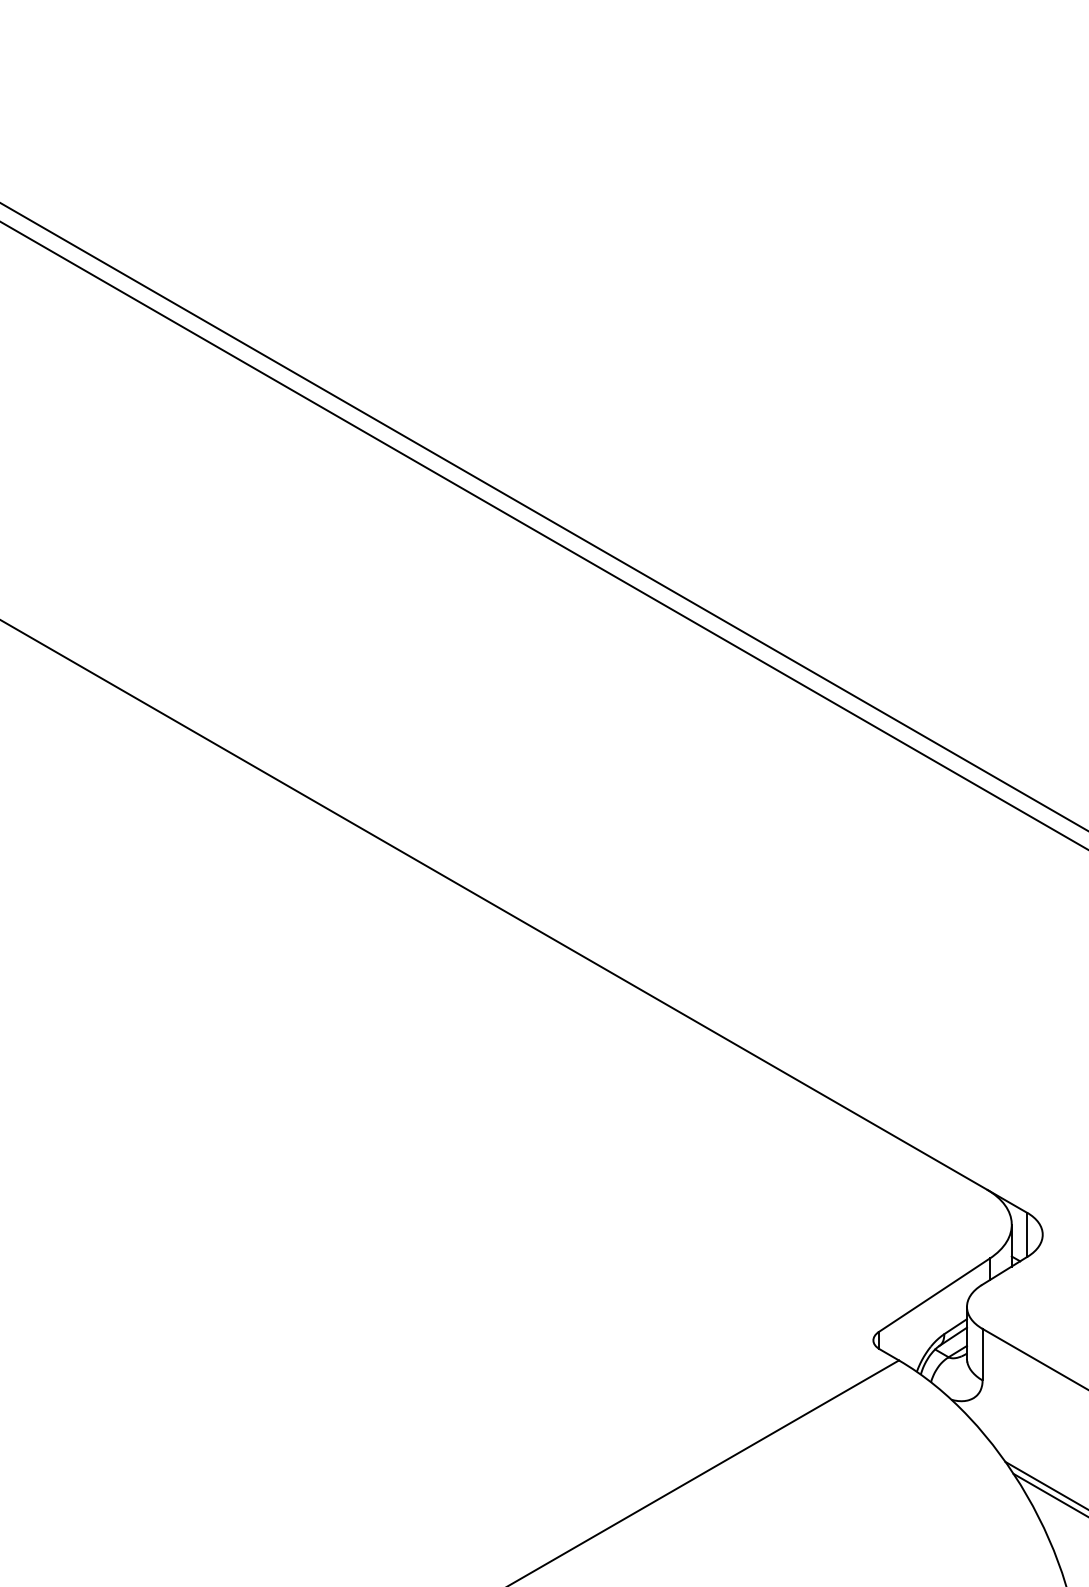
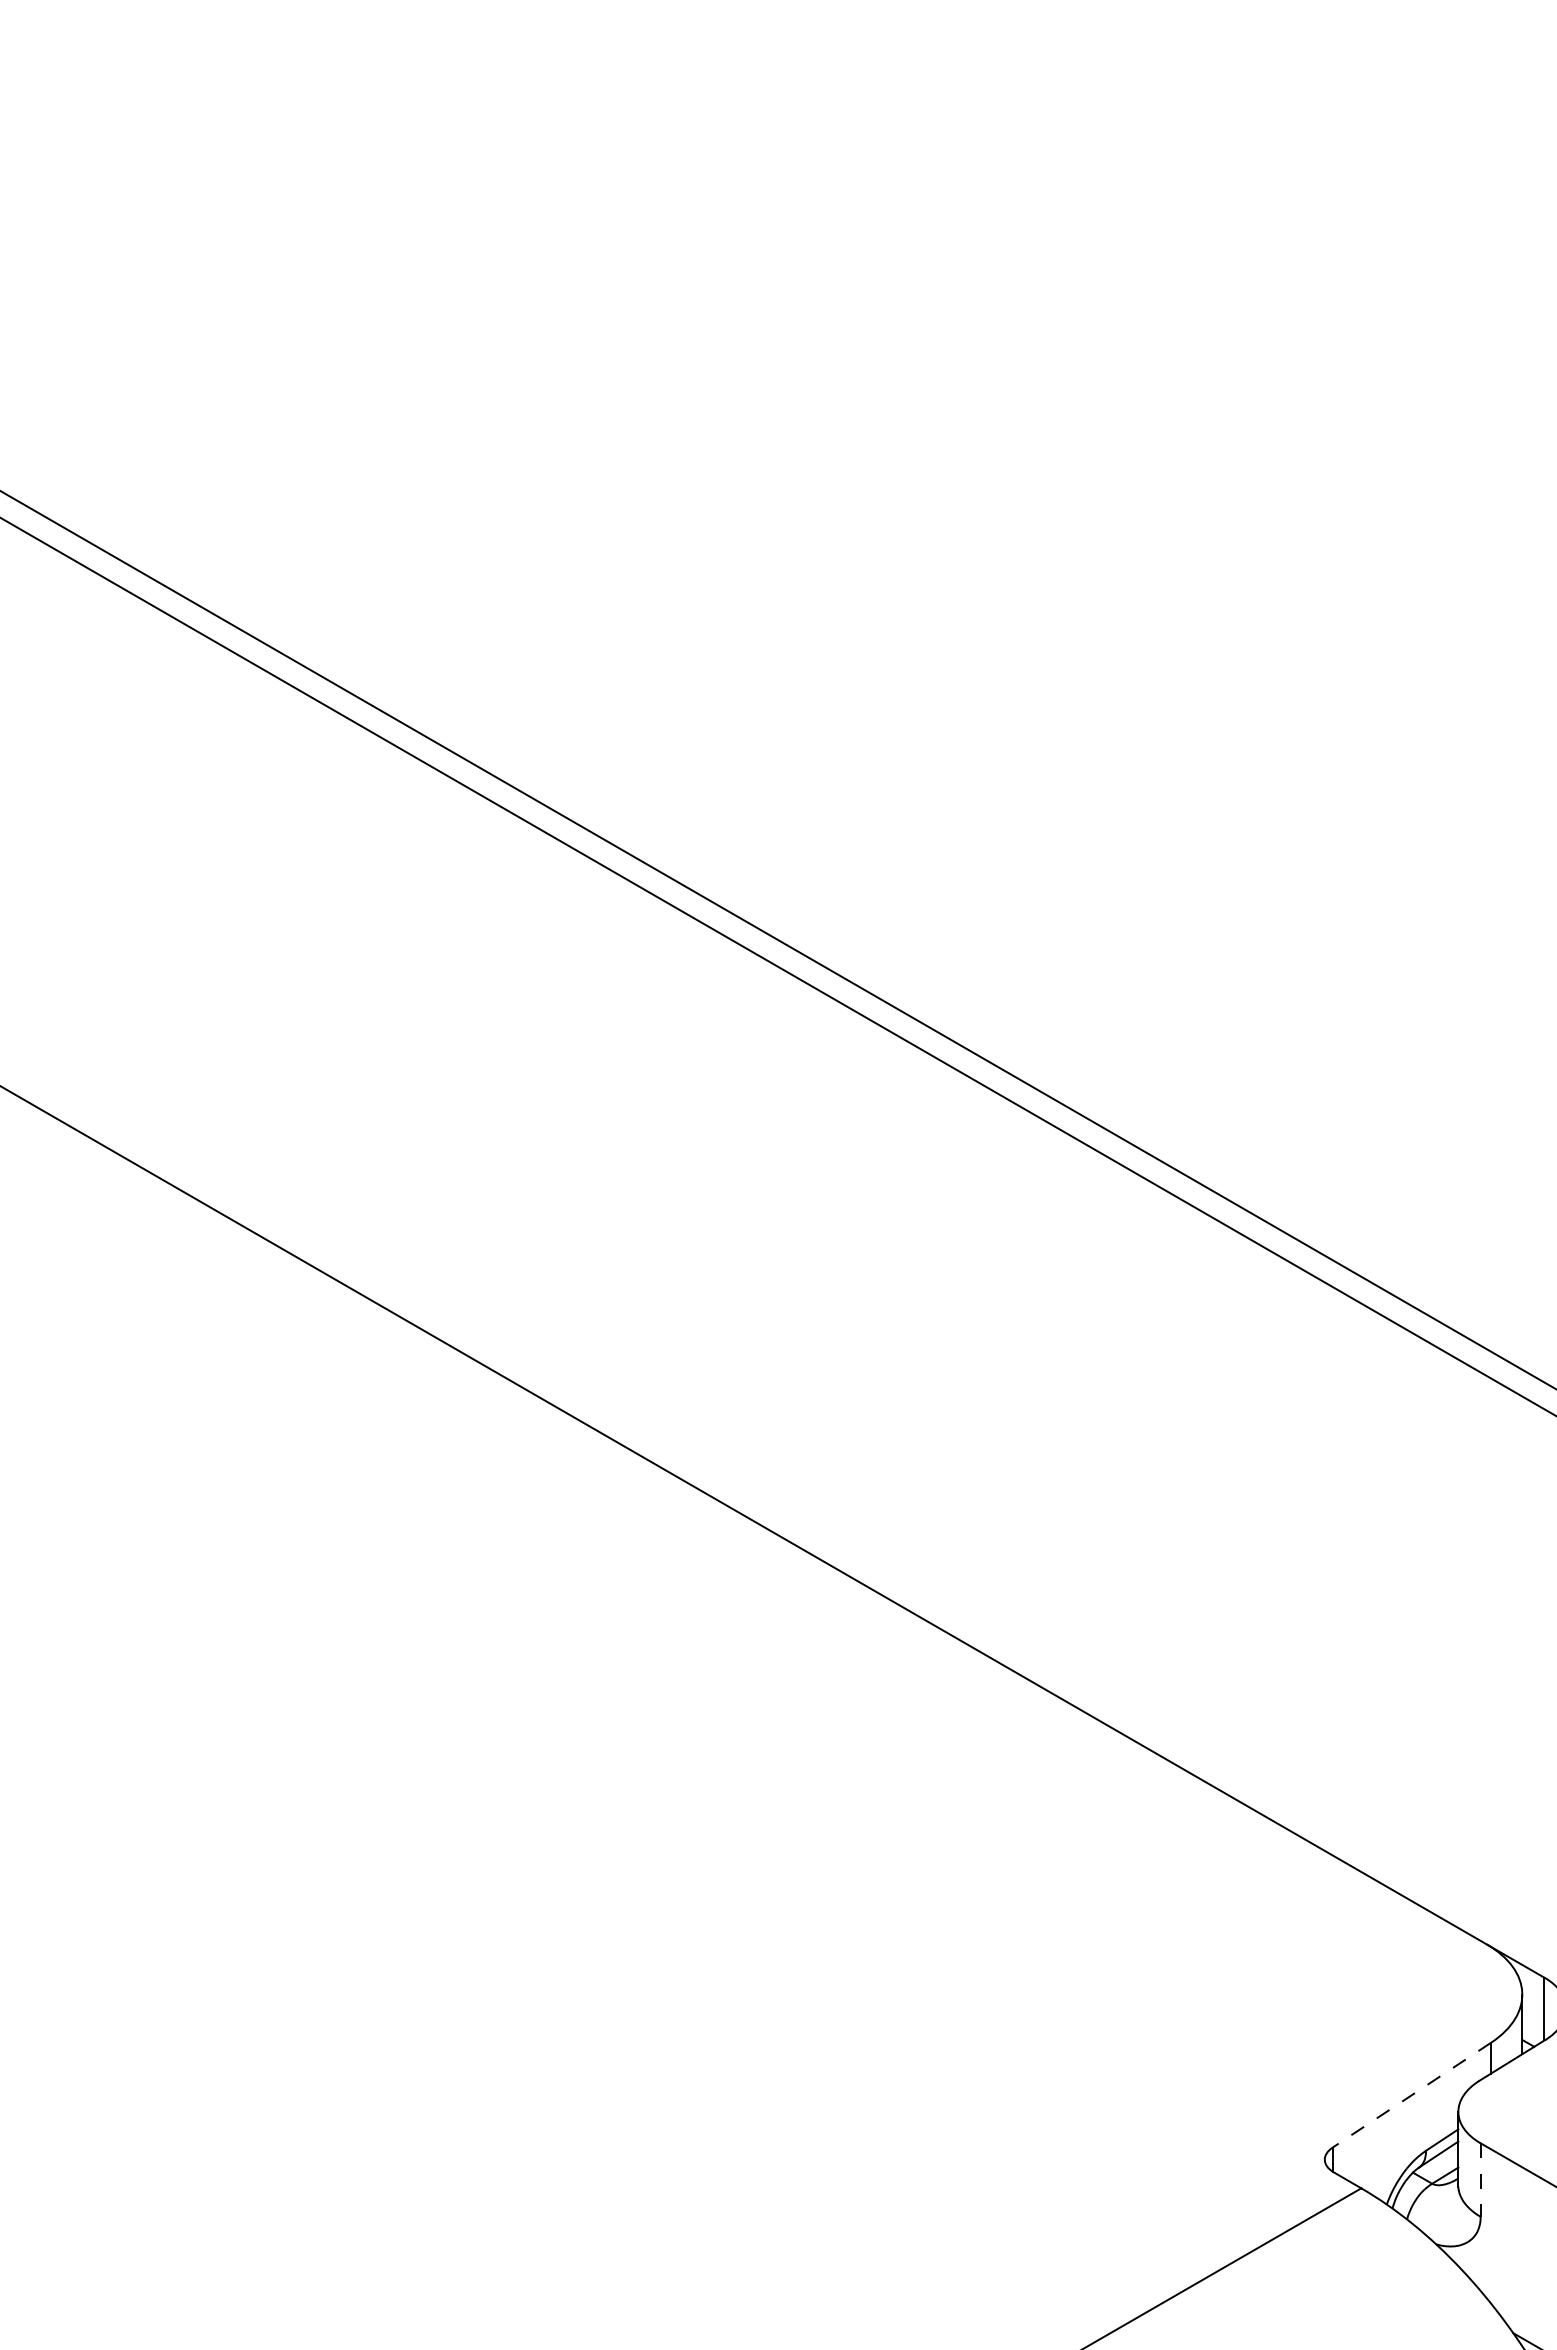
line: (934, 1295) -> (1411, 2095), solid -> dashed
line: (982, 1354) -> (1480, 2180), solid -> dashed

